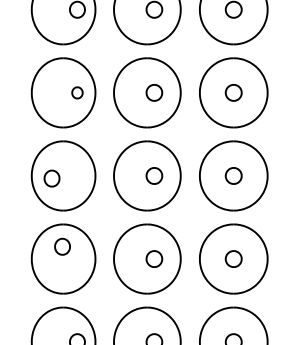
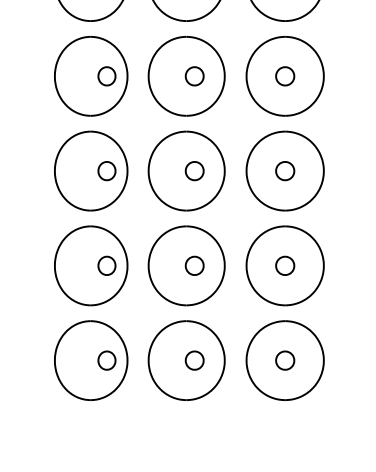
part: (77, 93) -> (106, 76), size x1.43
part: (51, 178) -> (106, 171), moved
part: (62, 246) -> (106, 265), moved

